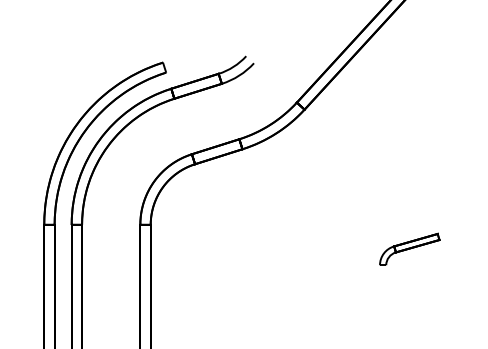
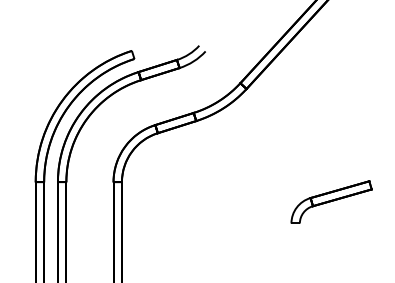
part: (409, 249) -> (331, 202), size x1.67

